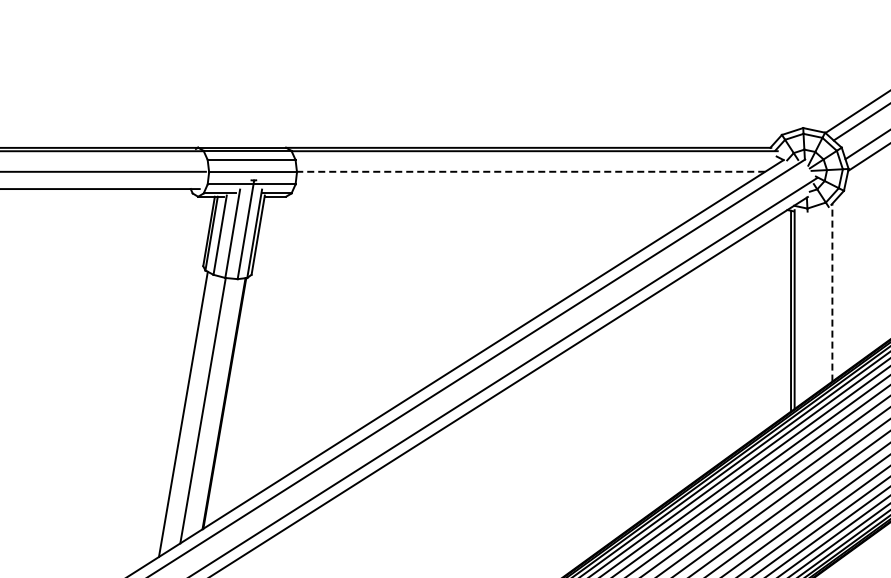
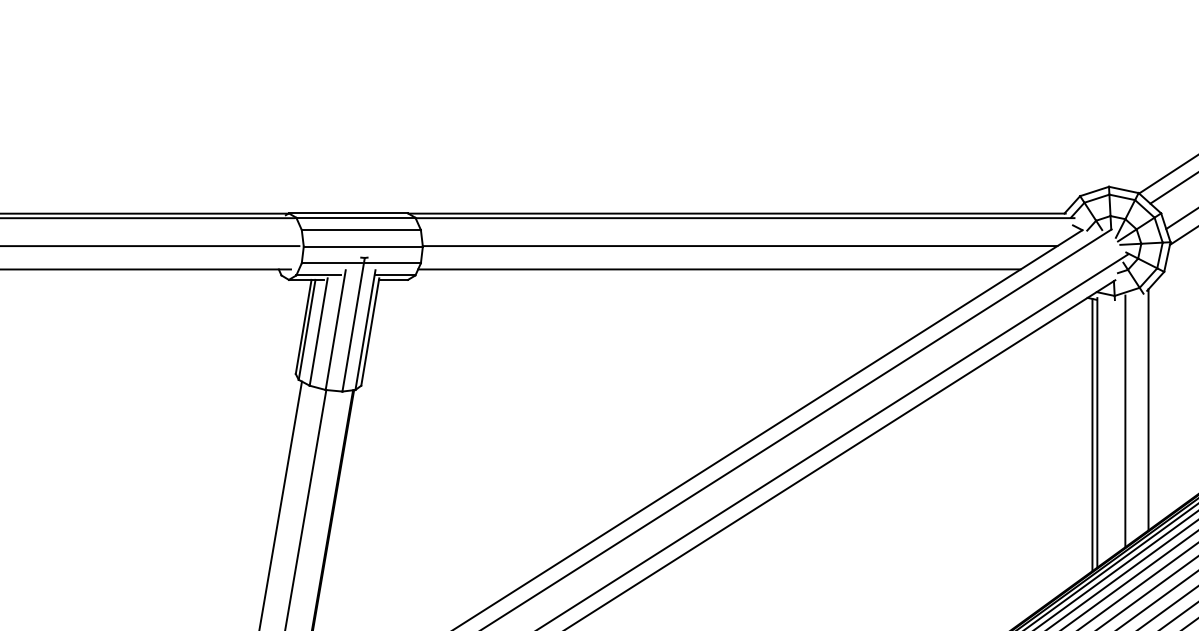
line: (530, 171) -> (739, 245), dashed -> solid
line: (515, 189) -> (719, 270), added
line: (832, 292) -> (1148, 409), dashed -> solid
line: (815, 300) -> (1125, 420), added

